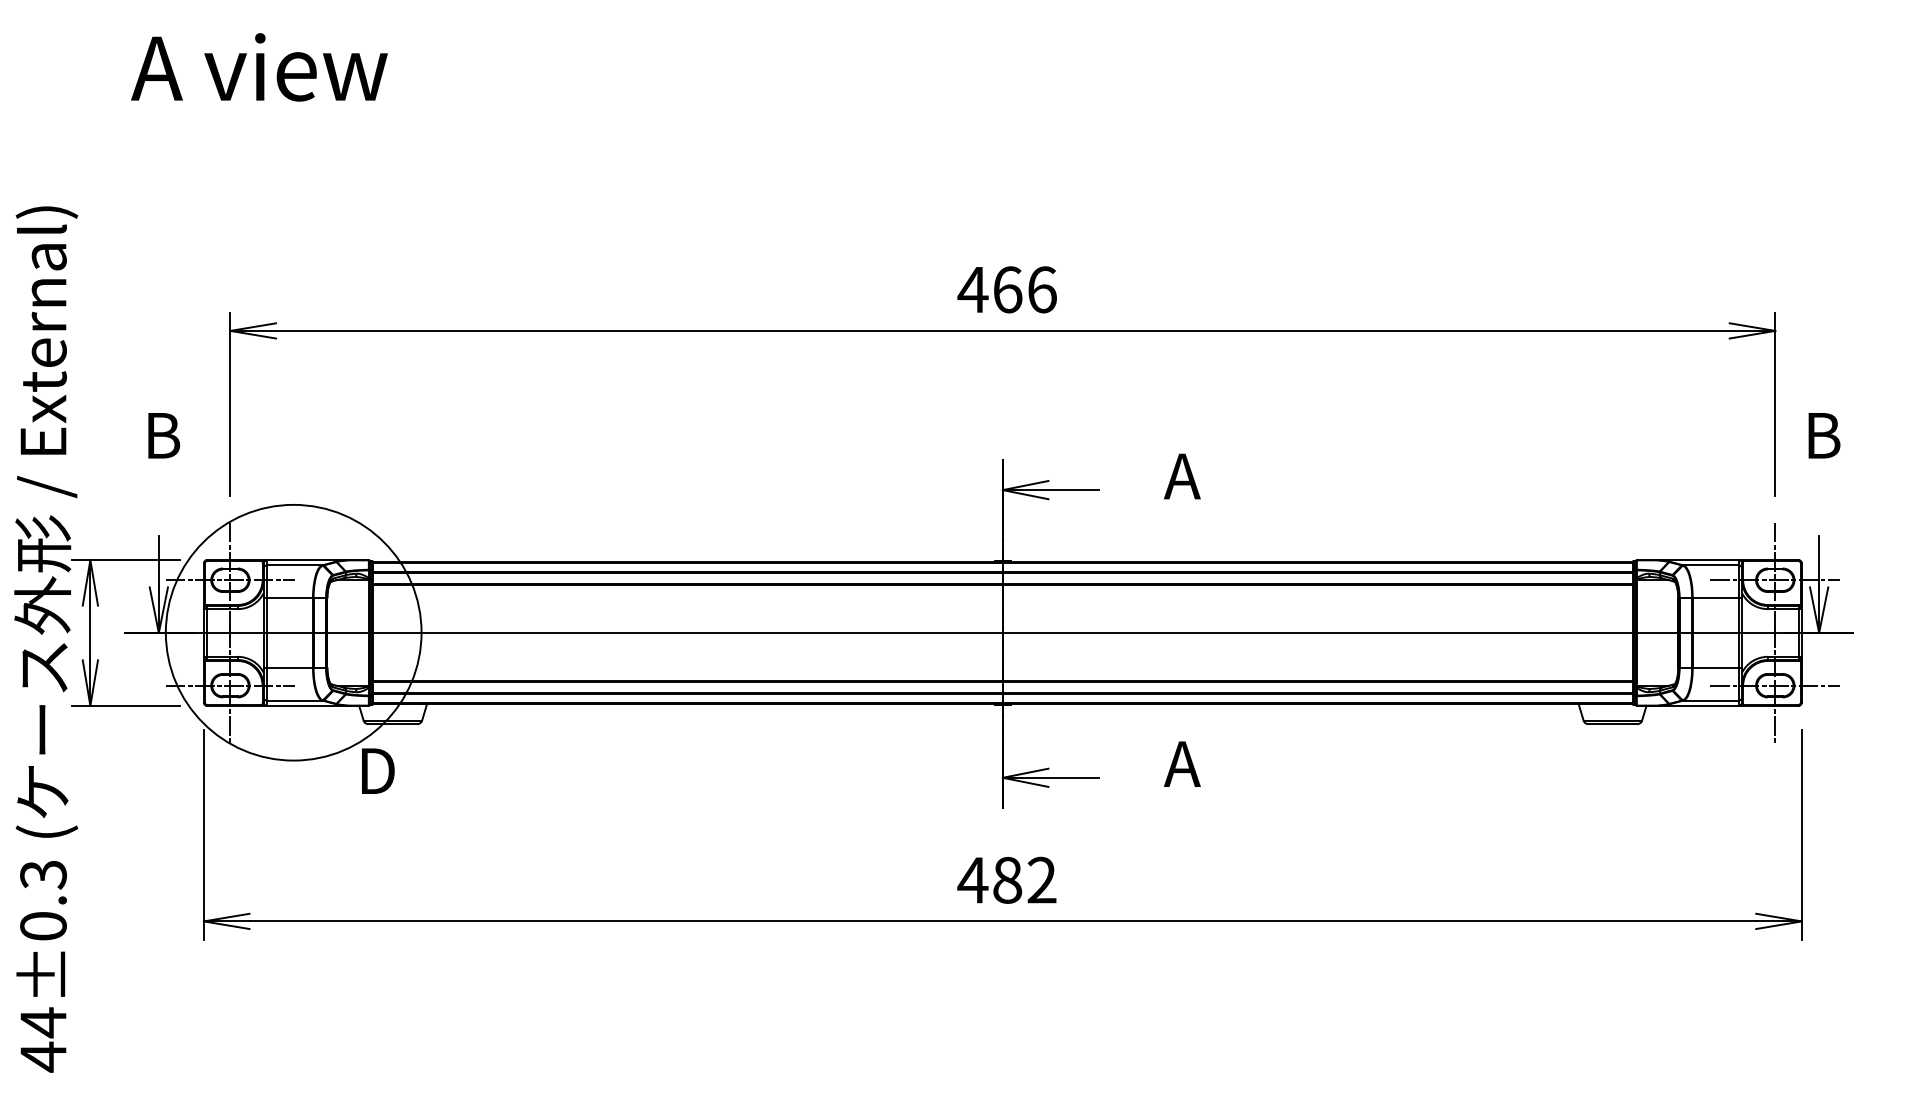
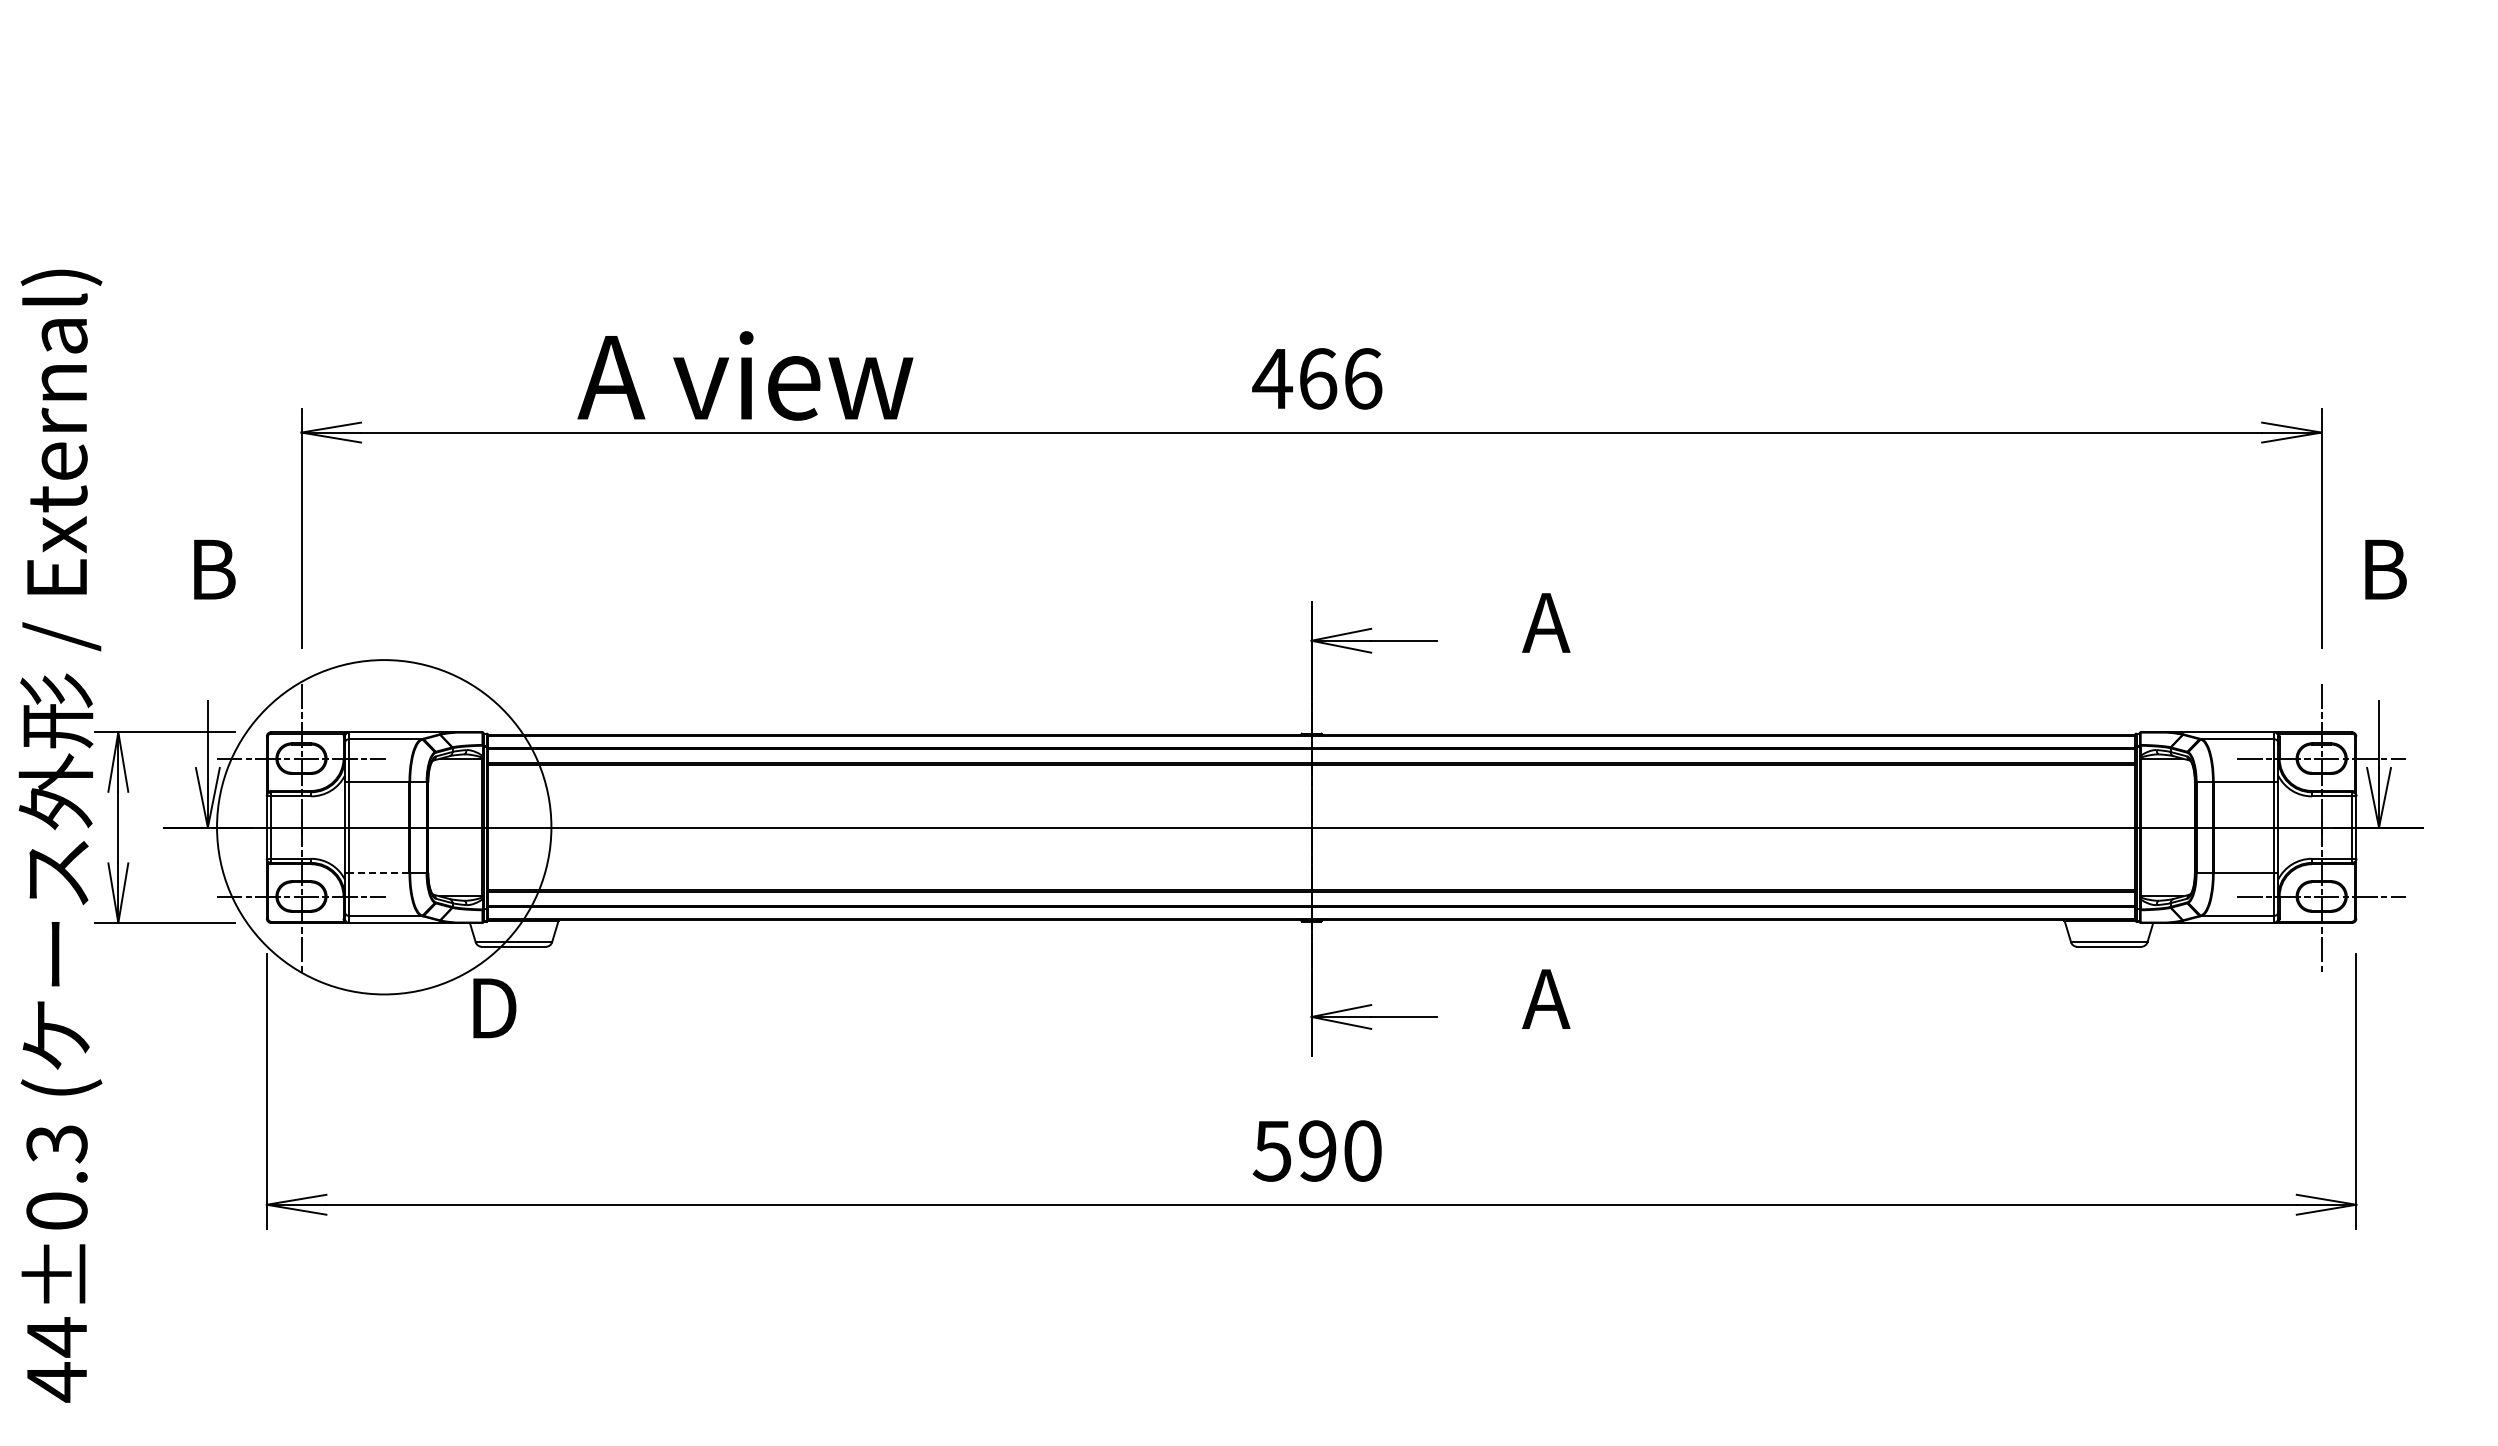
text: (259, 67) -> (745, 375), moved
line: (289, 667) -> (378, 872), solid -> dashed
text: (1006, 879) -> (1316, 1150), 482 -> 590

